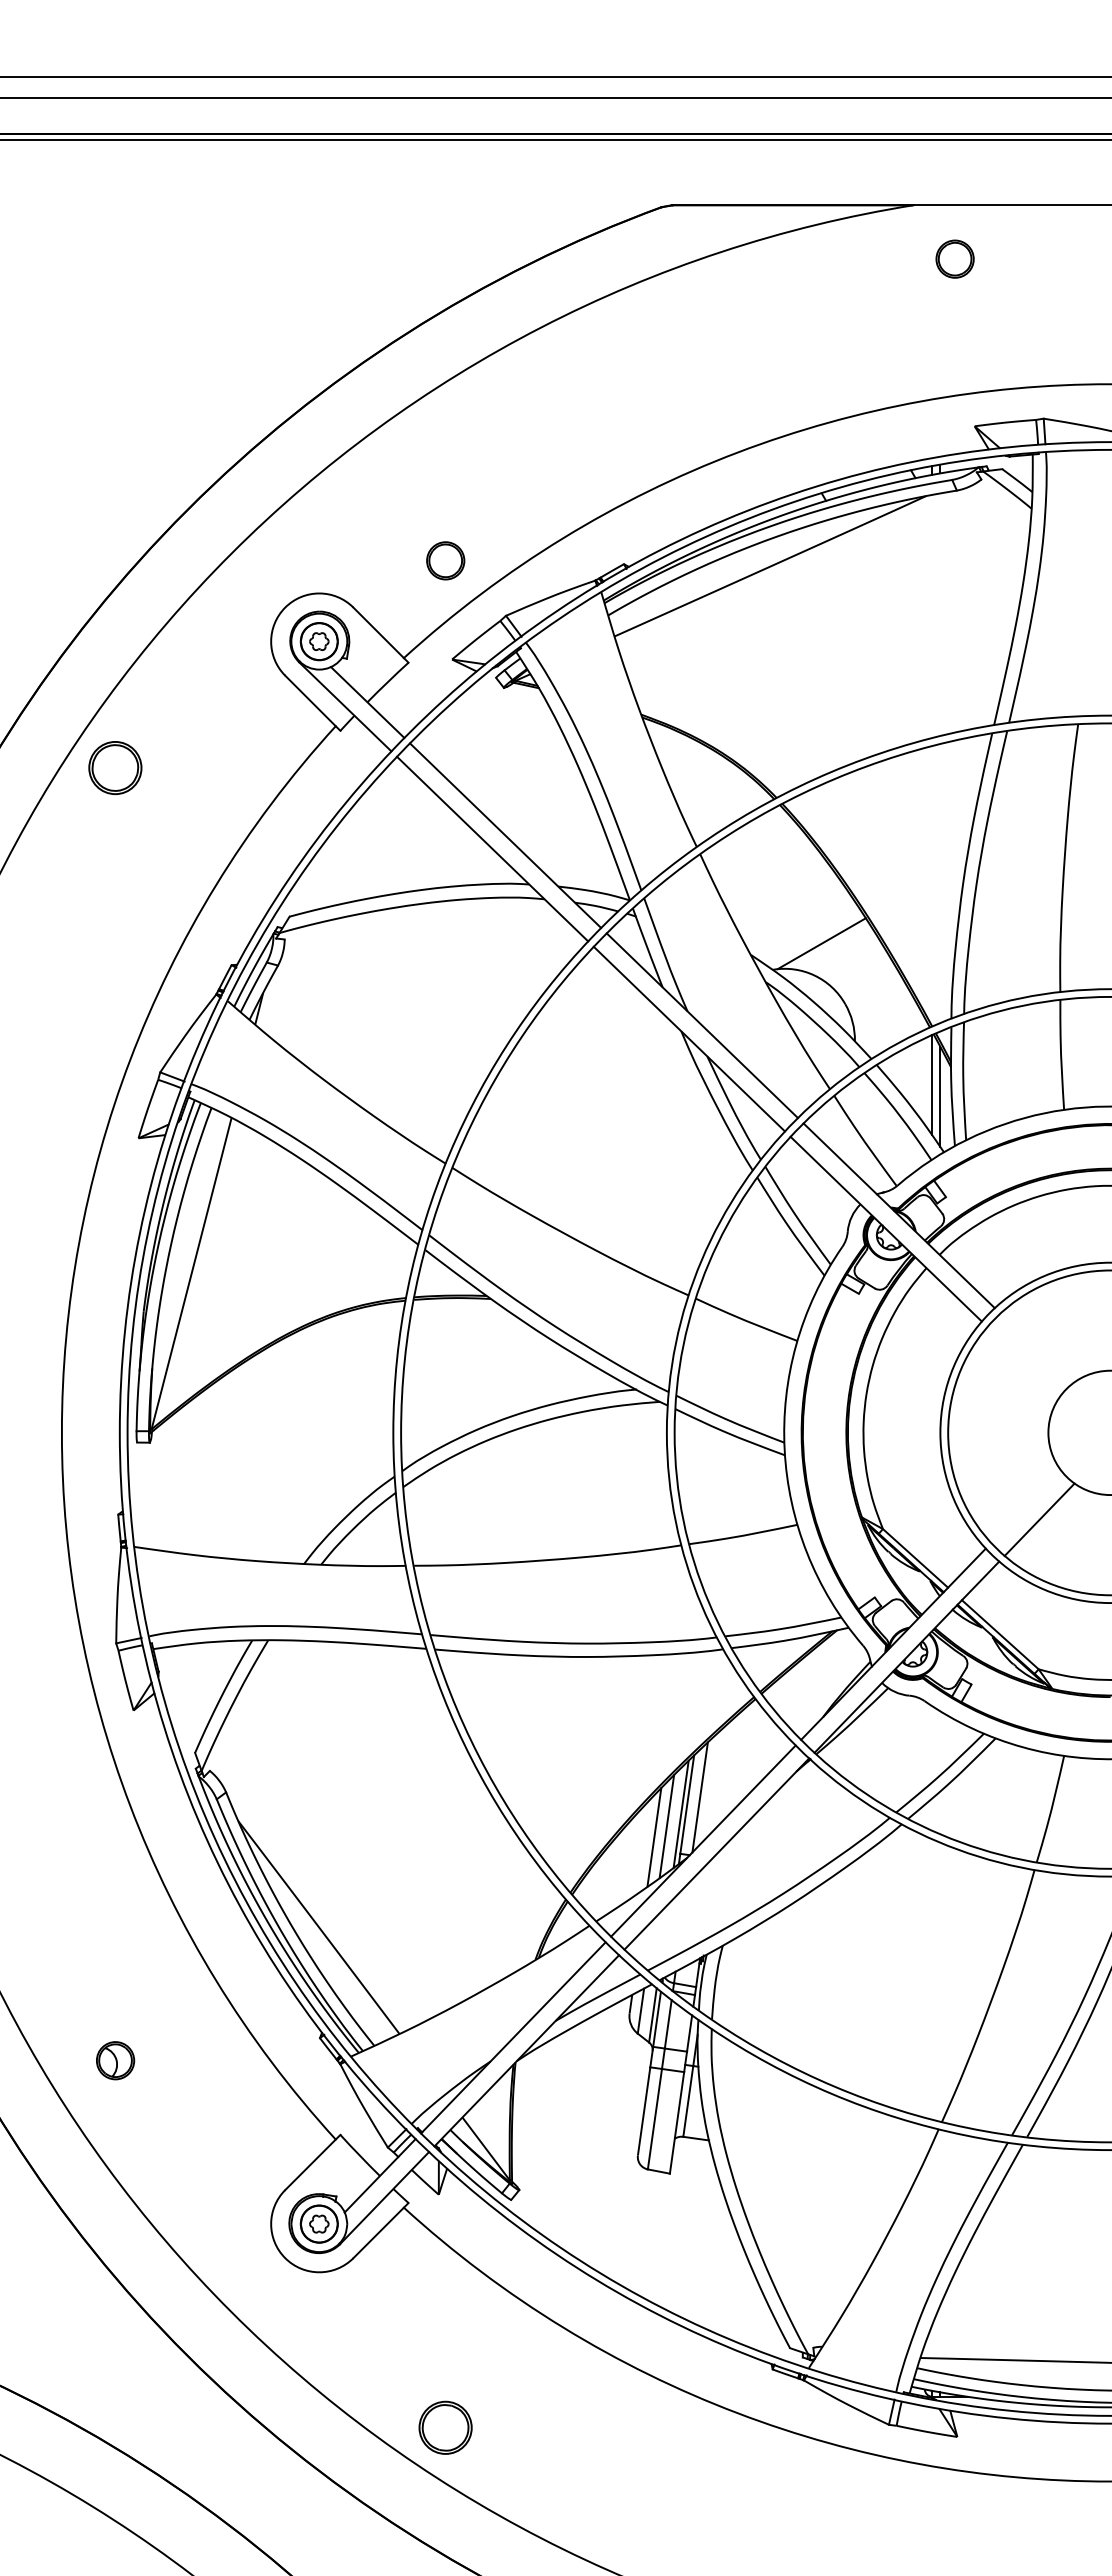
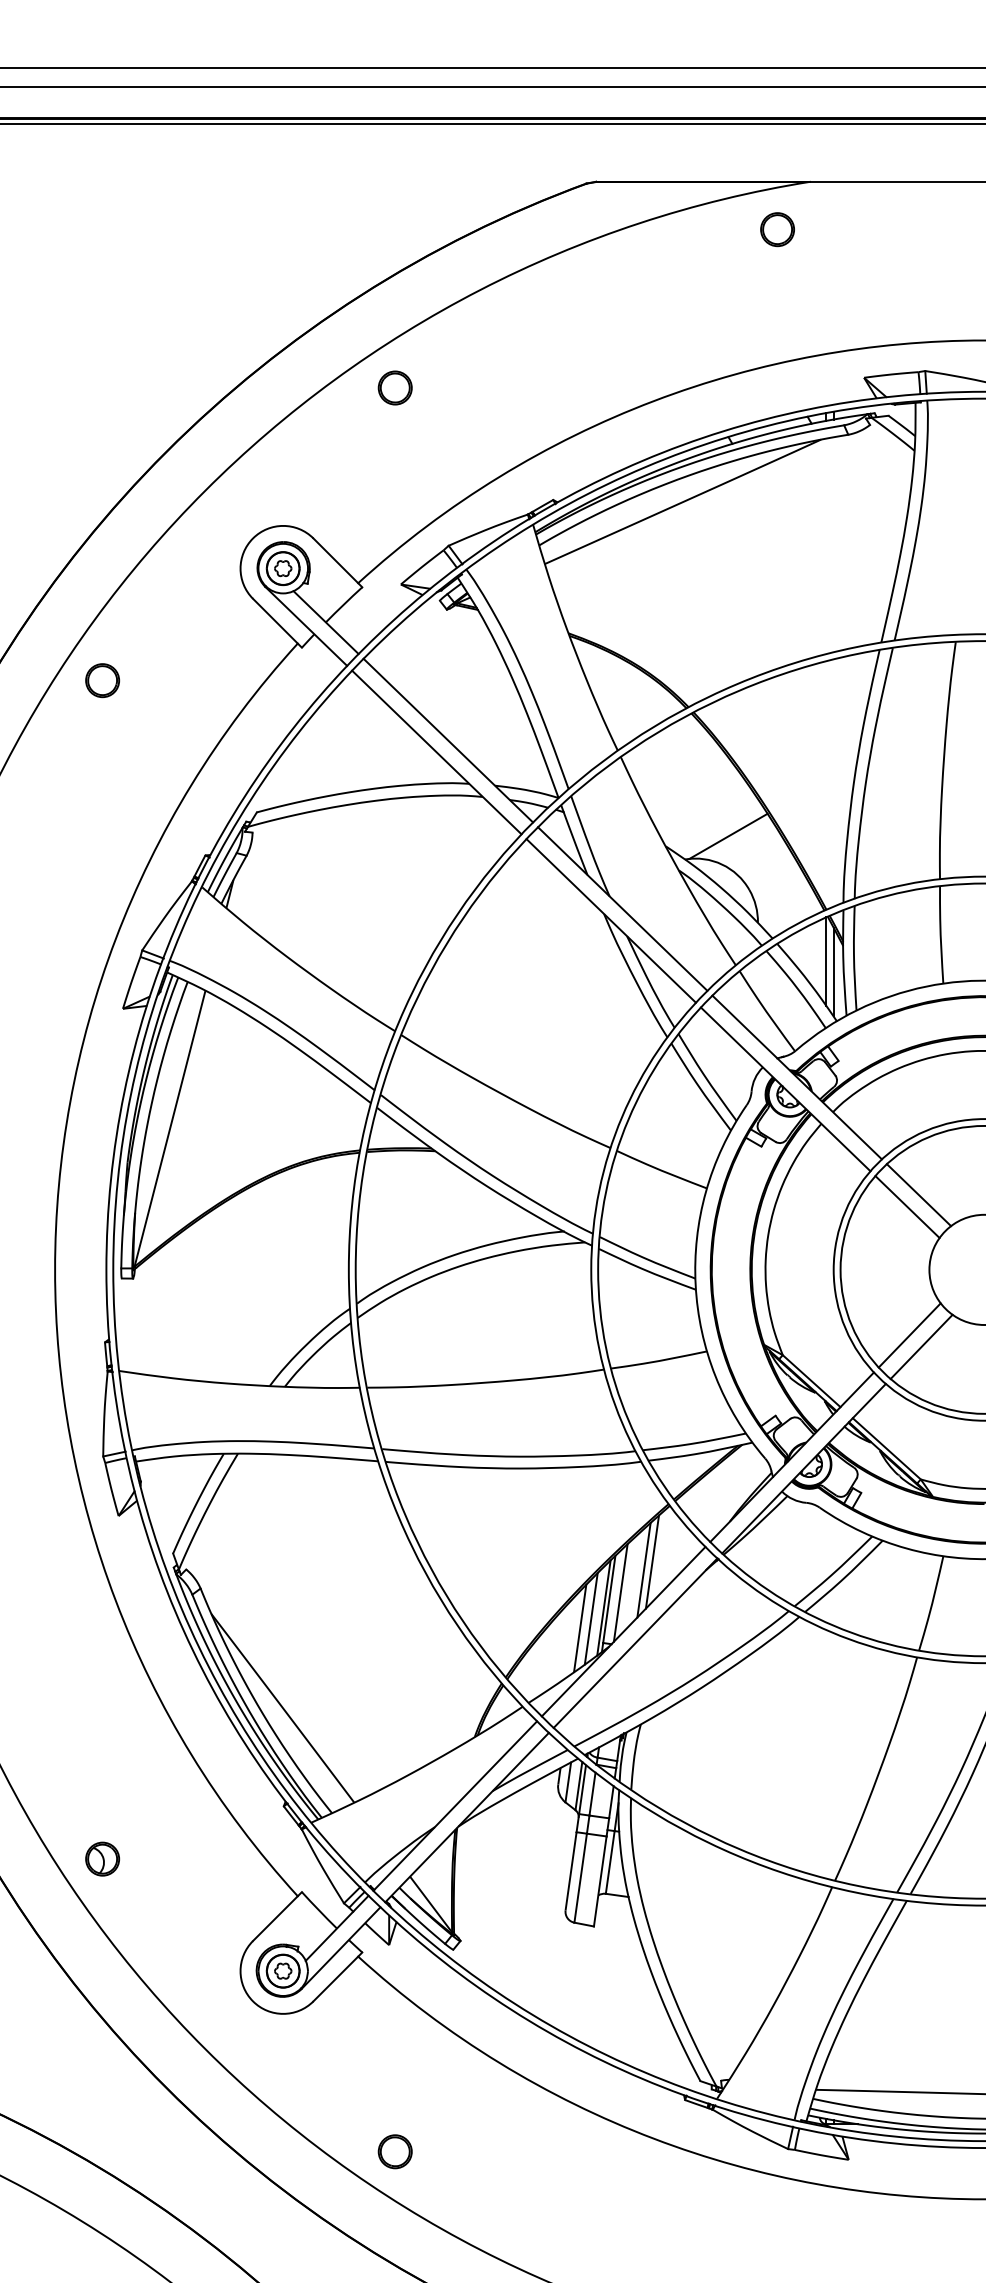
part: (954, 258) -> (777, 229), moved
part: (445, 560) -> (395, 387), moved
part: (115, 767) -> (102, 680), size x0.71
line: (1036, 1348) -> (918, 1195), added
line: (1023, 1361) -> (907, 1206), added
line: (1026, 1506) -> (910, 1335), added
line: (735, 1762) -> (652, 1562), added
line: (725, 1771) -> (643, 1570), added
part: (115, 2060) -> (102, 1858), moved
part: (445, 2427) -> (395, 2151), size x0.71

